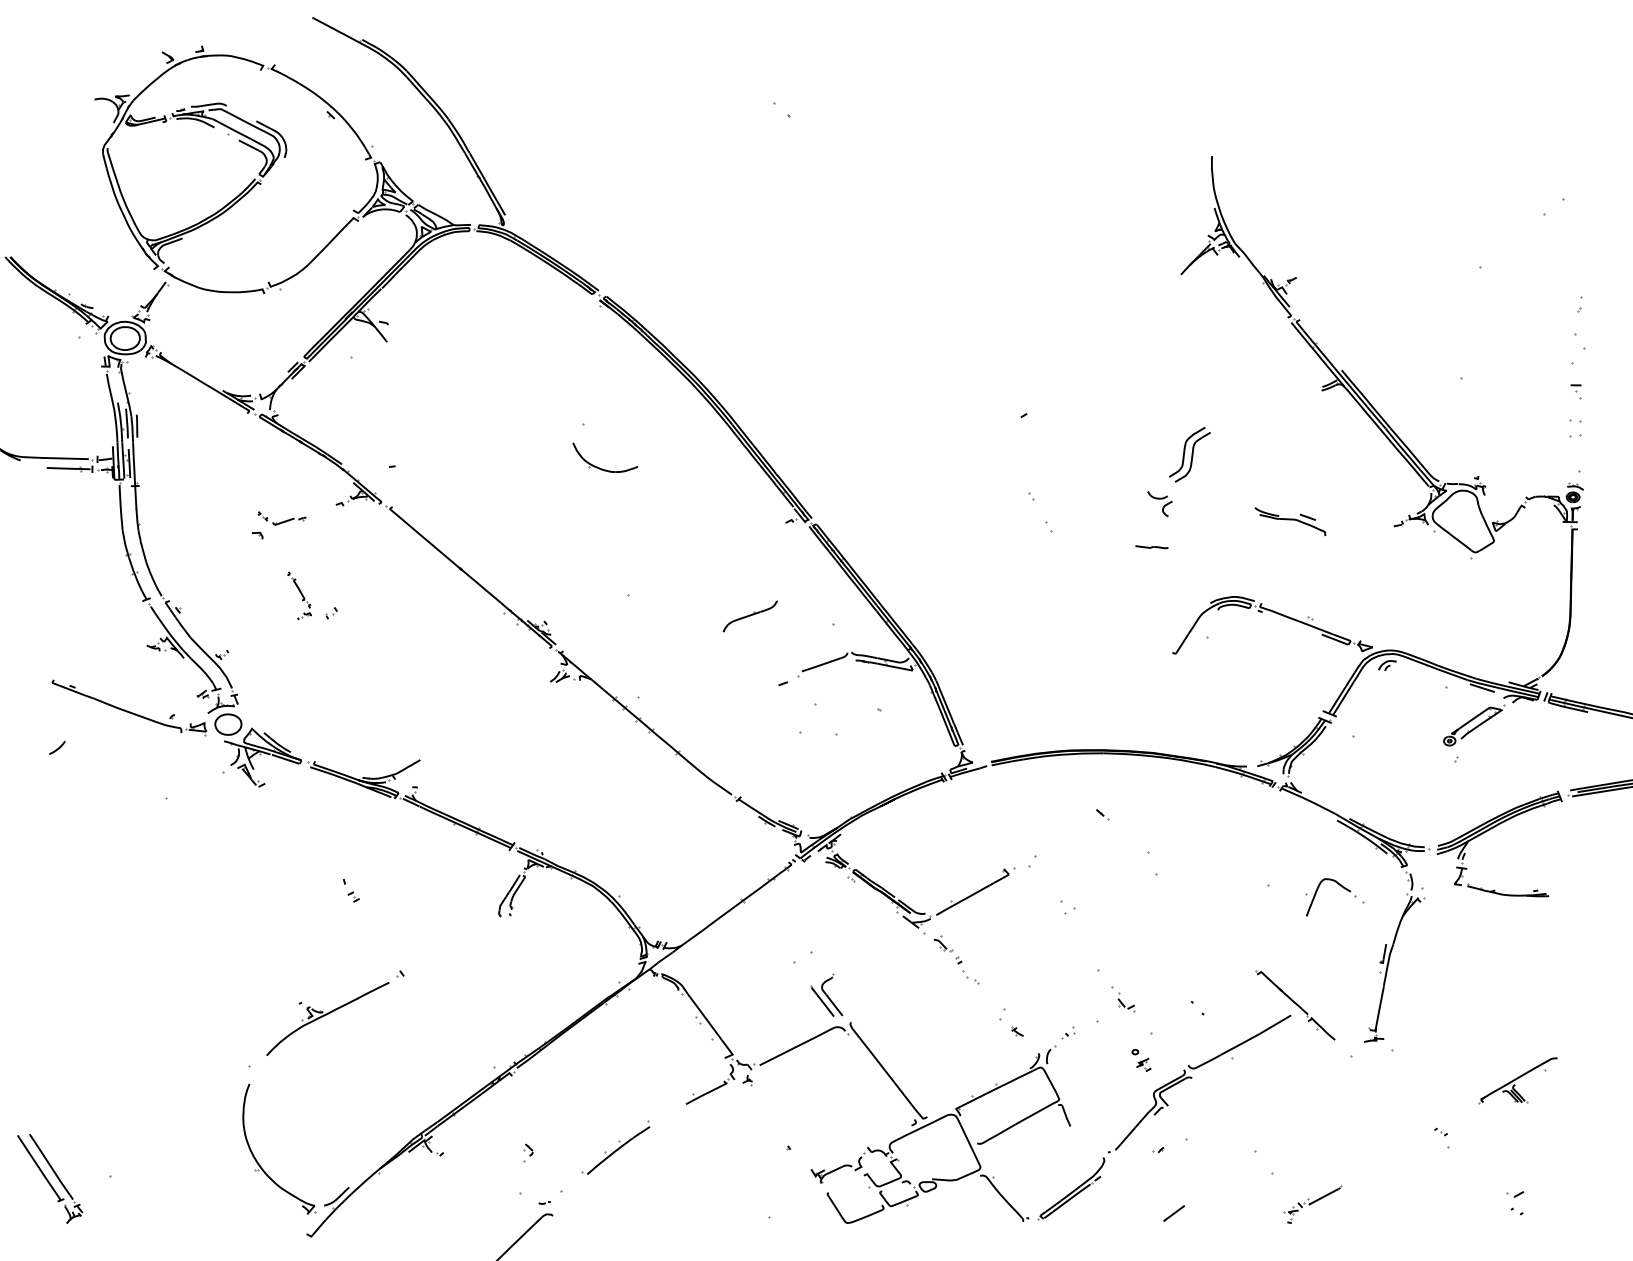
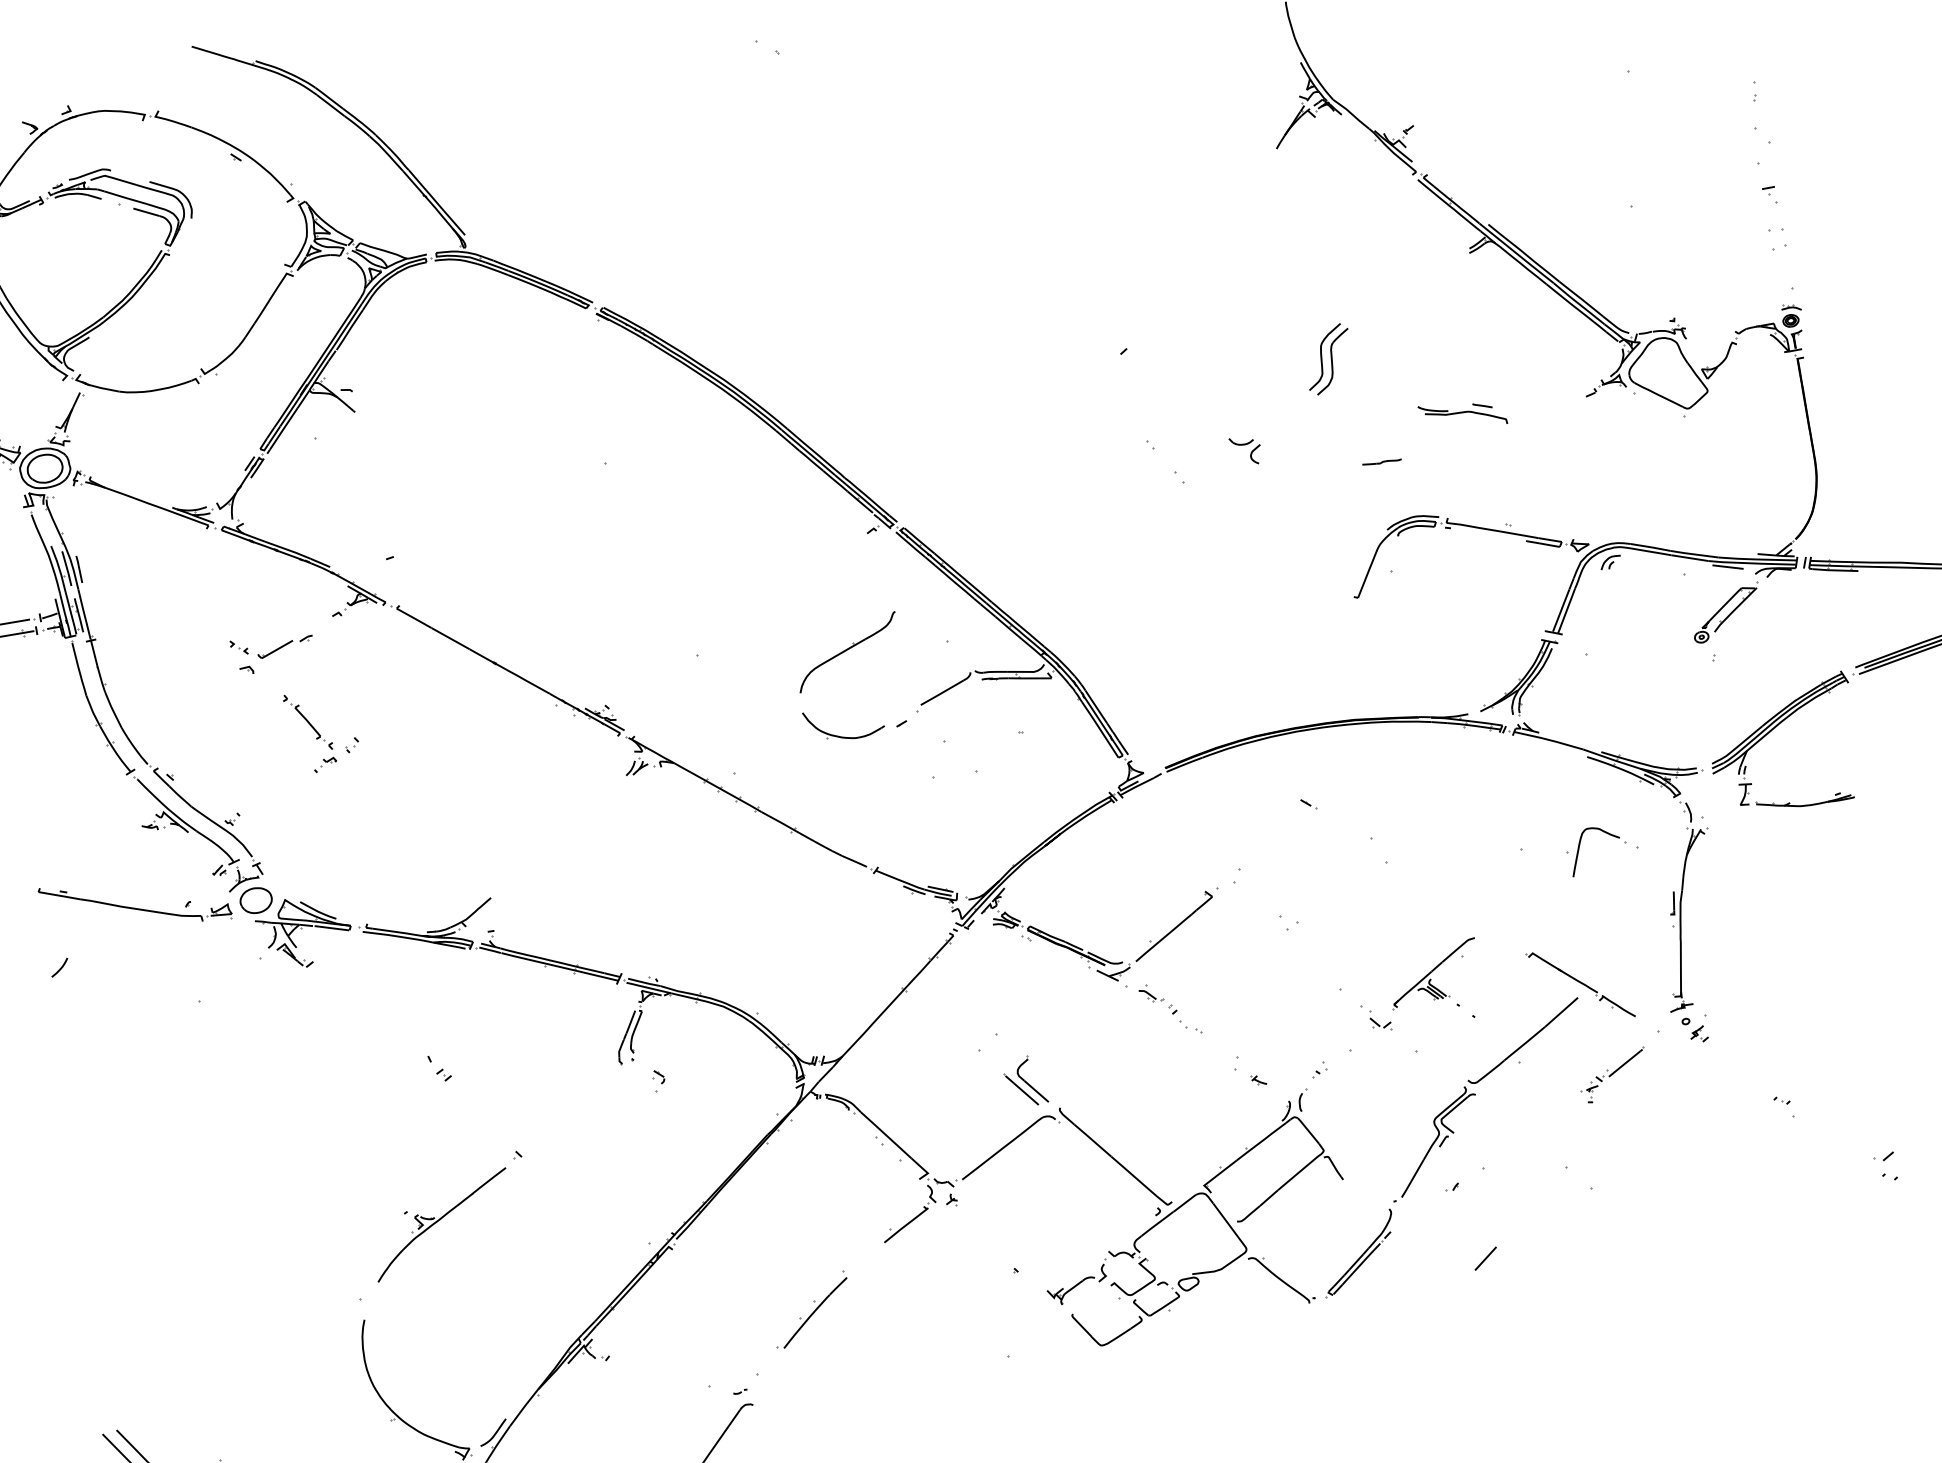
part: (602, 468) -> (843, 736), moved
part: (1159, 504) -> (1245, 451), moved
part: (281, 518) -> (271, 644), size x1.43
line: (1151, 547) -> (1381, 462), moved
part: (299, 595) -> (310, 731), size x1.43
part: (750, 616) -> (847, 652), size x1.67
part: (1141, 1060) -> (1695, 1030), moved
part: (1517, 1080) -> (1432, 973), moved
part: (528, 1152) -> (659, 1079), moved
part: (1312, 1204) -> (1613, 1075), moved

